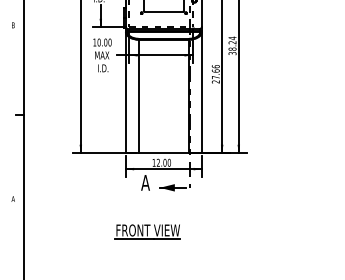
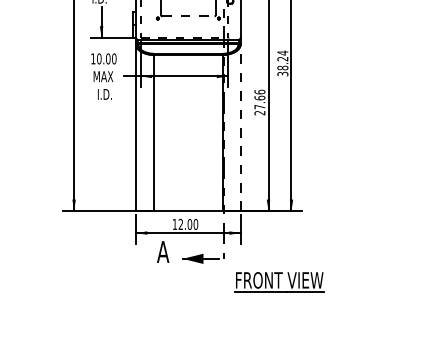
line: (164, 11) -> (189, 16), solid -> dashed
line: (201, 92) -> (240, 127), solid -> dashed
part: (147, 231) -> (278, 281), moved

